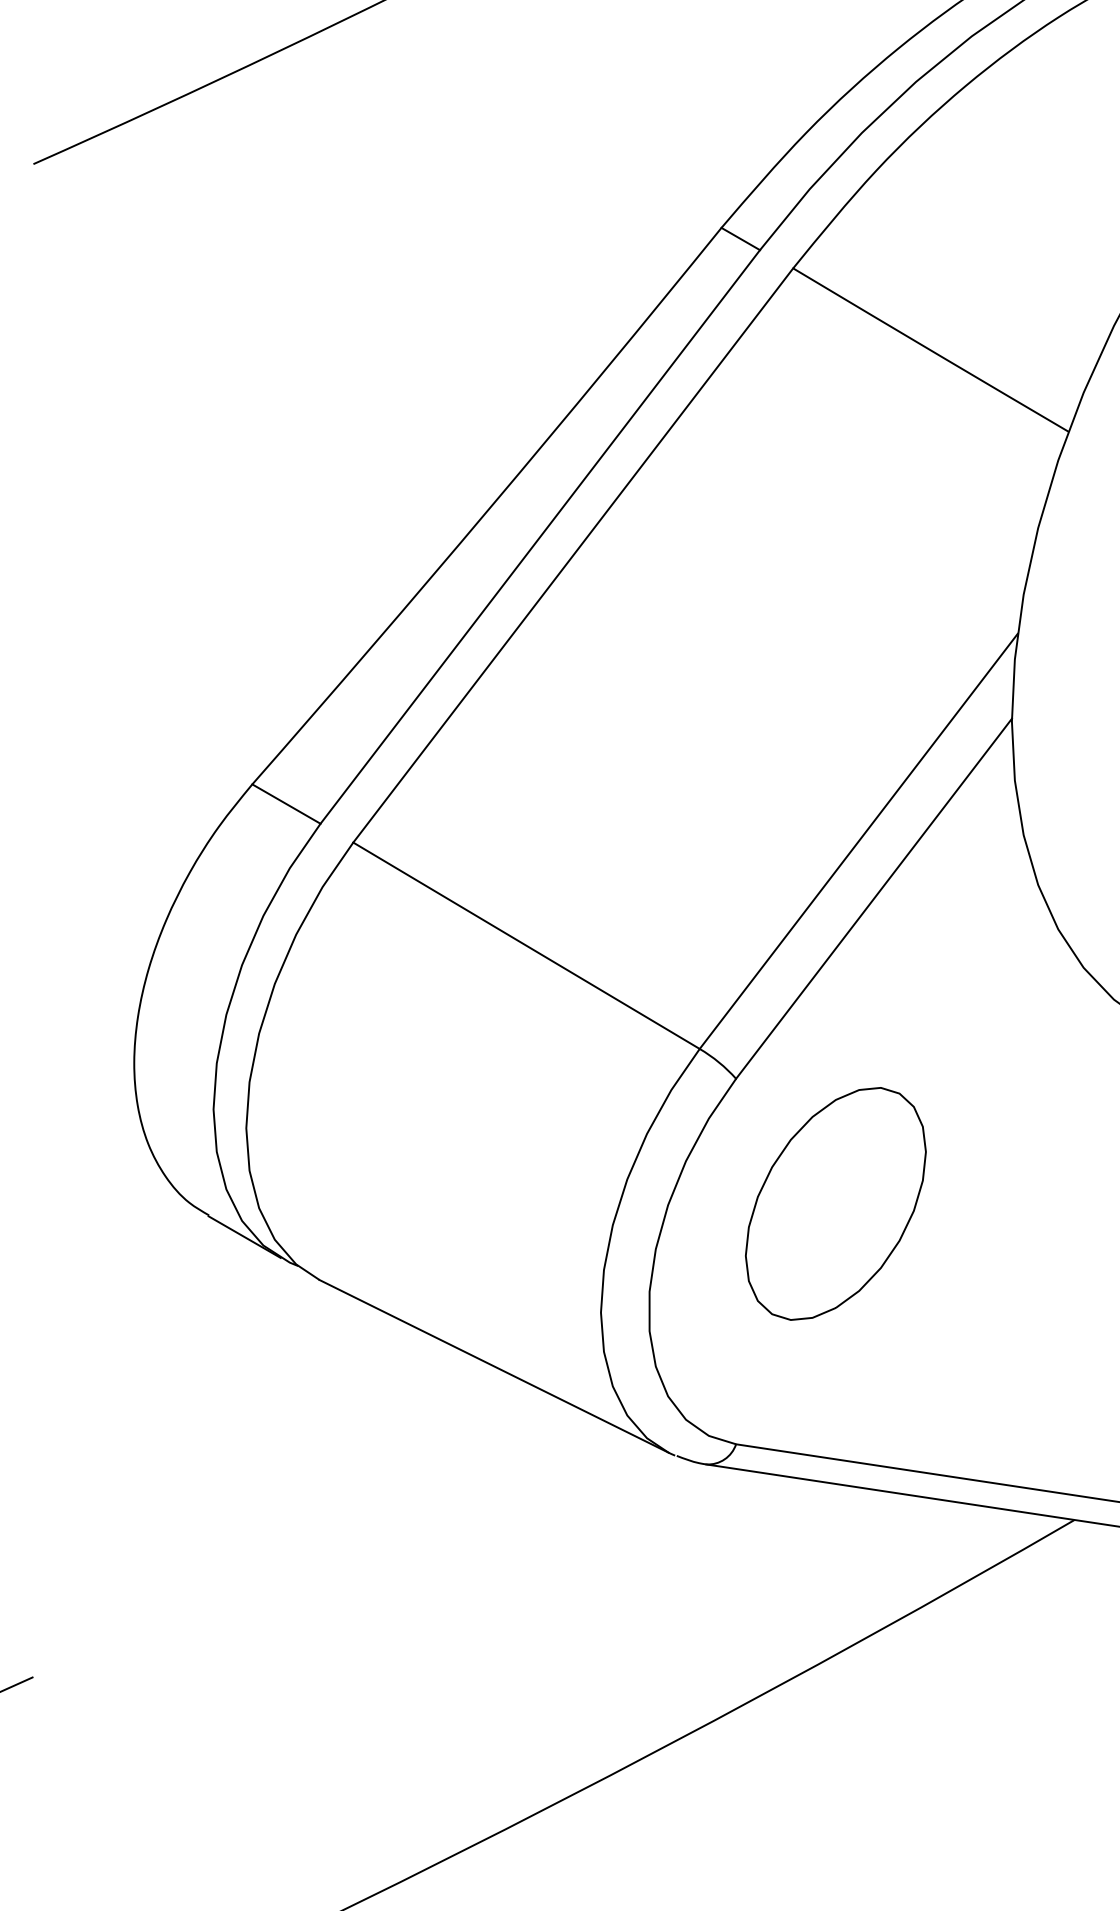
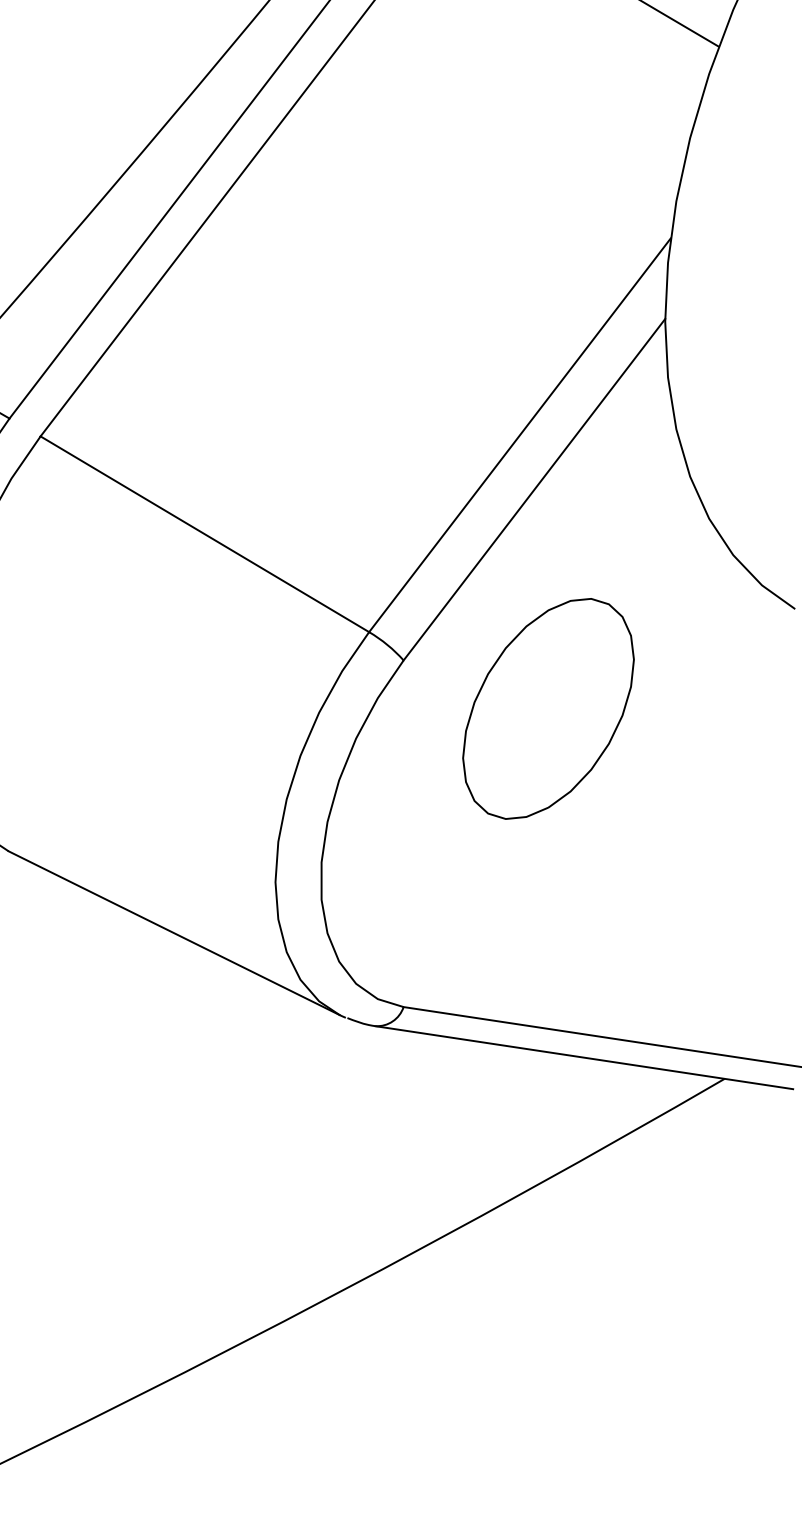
part: (835, 1203) -> (548, 708), moved

